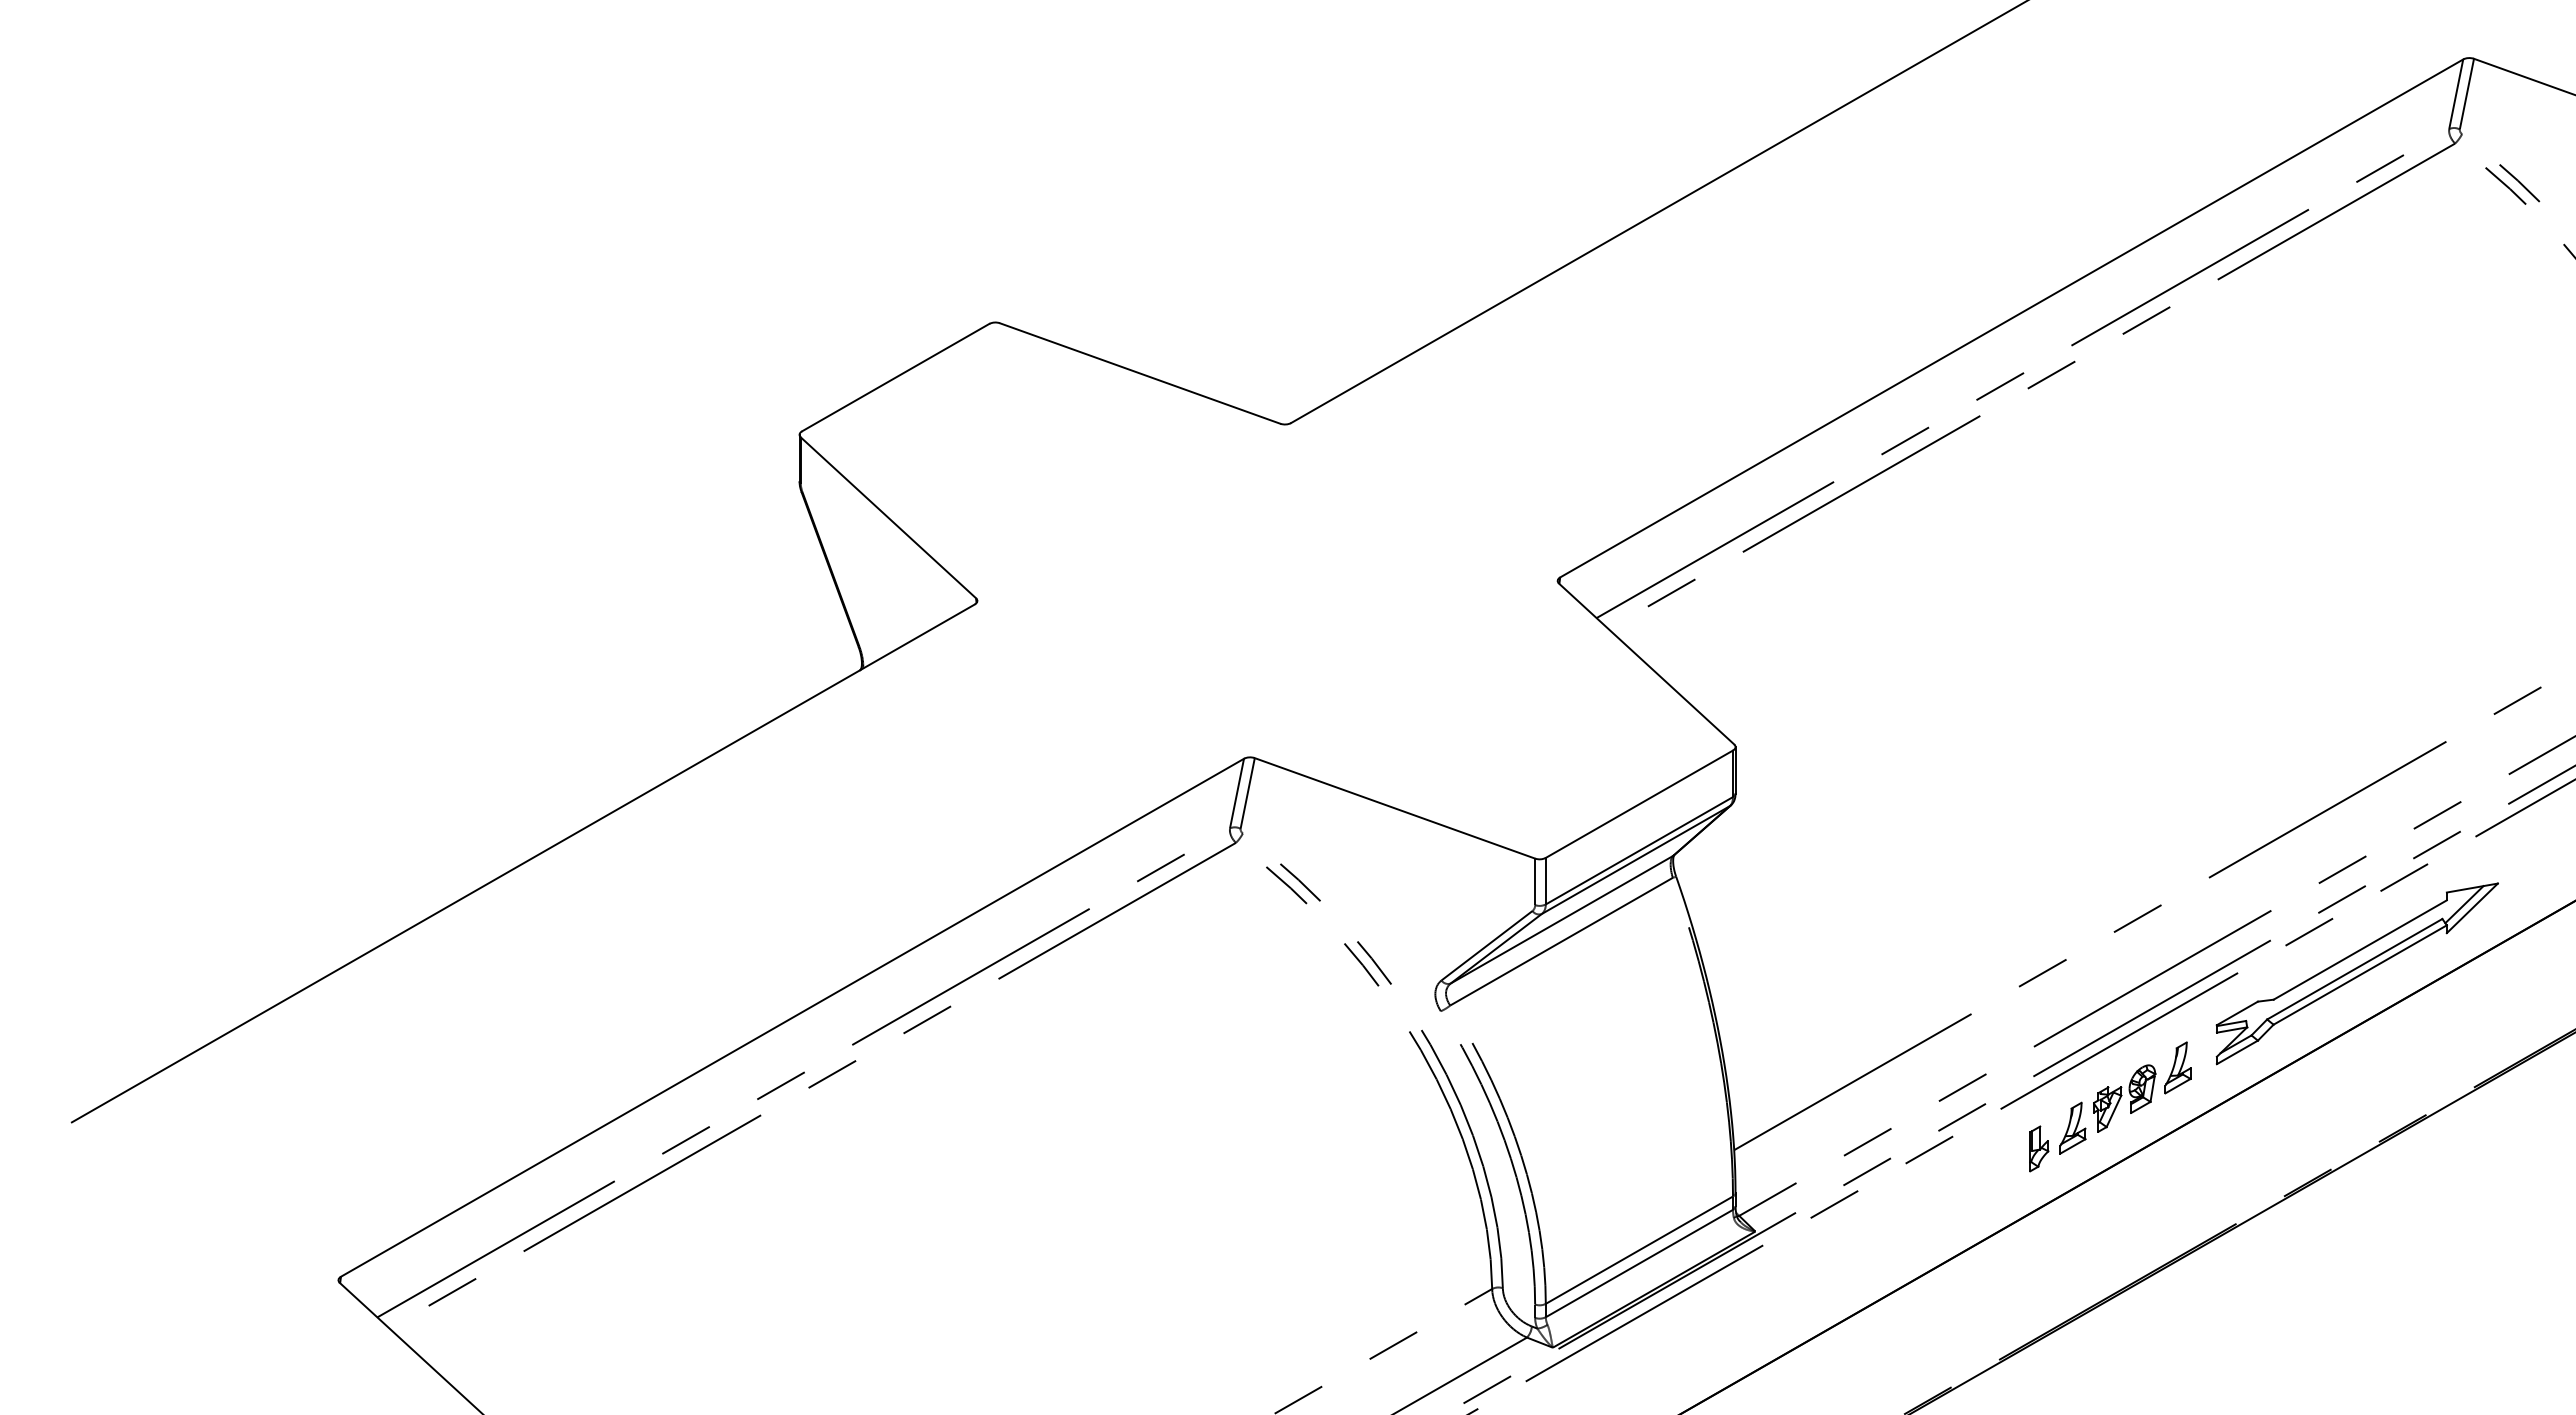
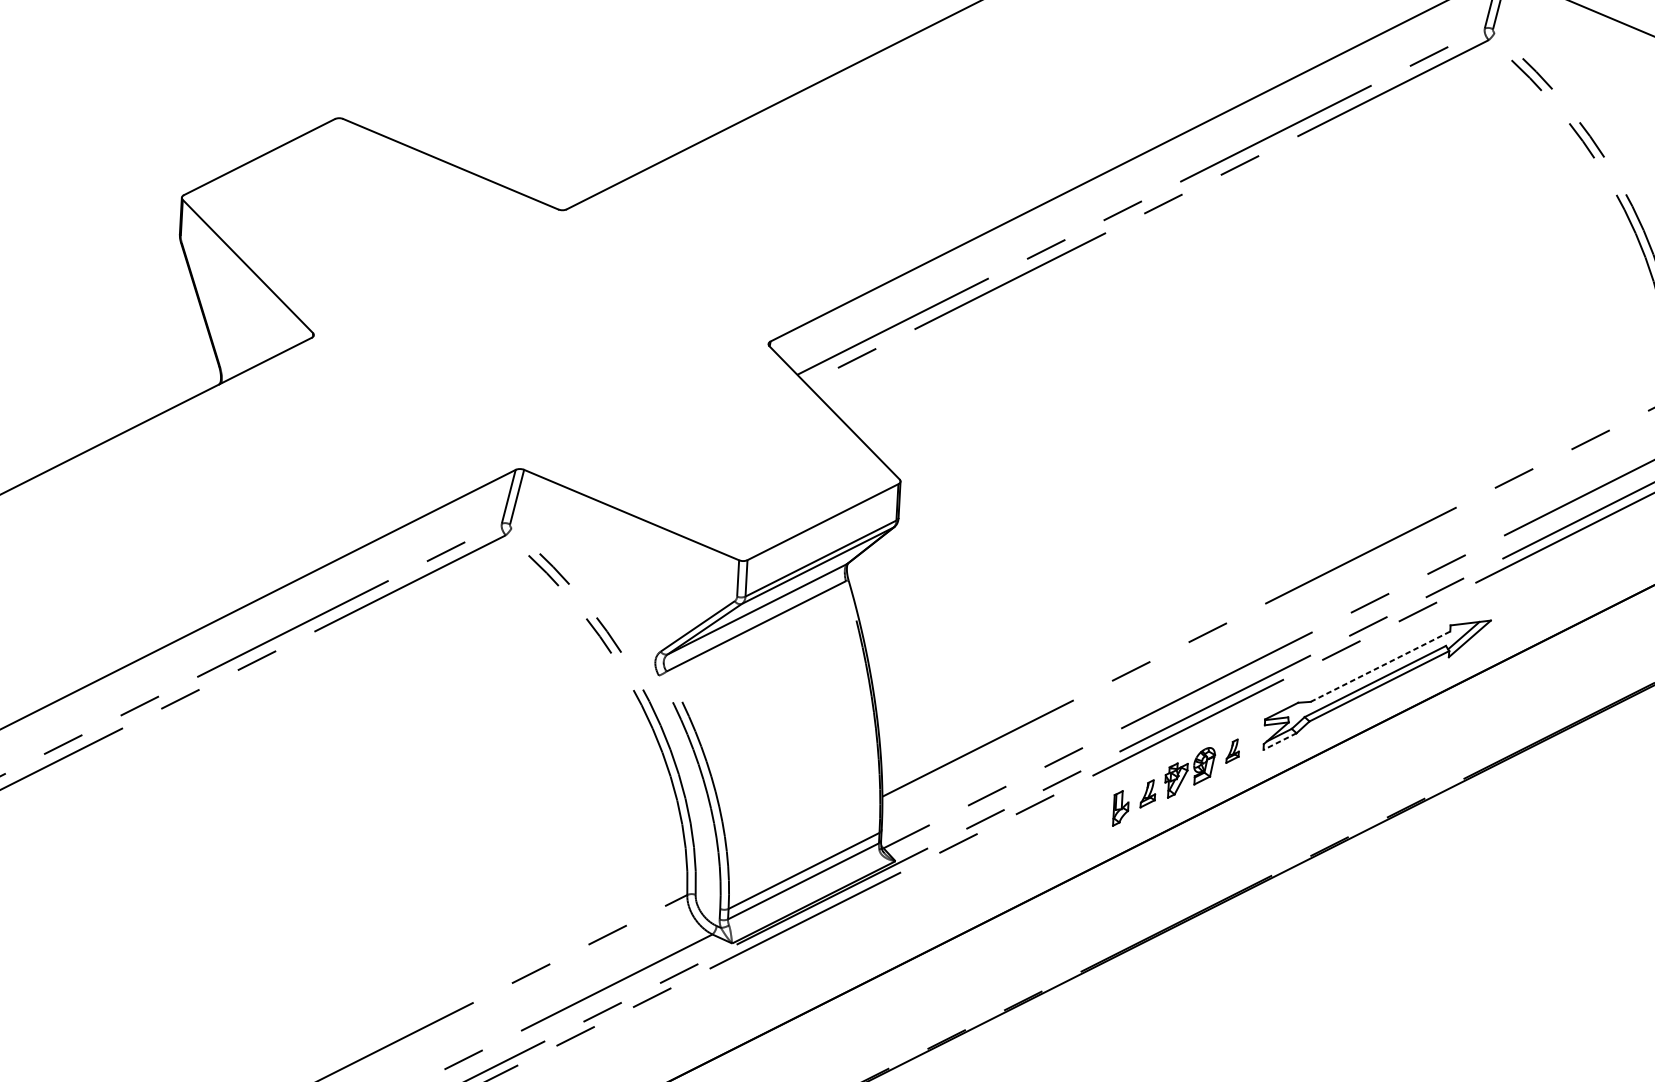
line: (2360, 950) -> (1380, 667), solid -> dashed
line: (2237, 1052) -> (1280, 741), solid -> dashed
part: (2177, 1067) -> (1232, 750), size x0.6
part: (2072, 1127) -> (1147, 793), size x0.7

